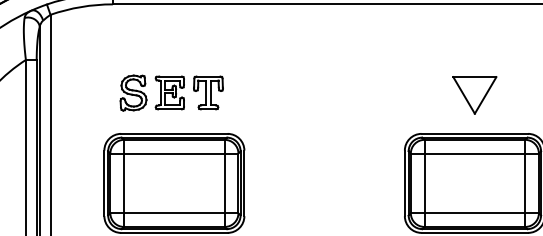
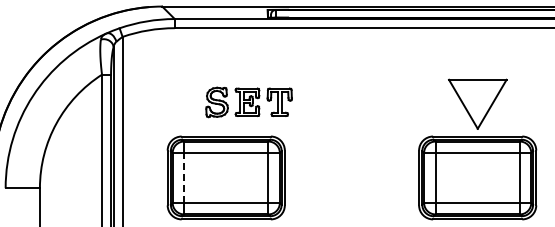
part: (171, 93) -> (248, 102), moved
part: (474, 95) -> (477, 104), size x1.6
line: (124, 182) -> (184, 177), solid -> dashed

